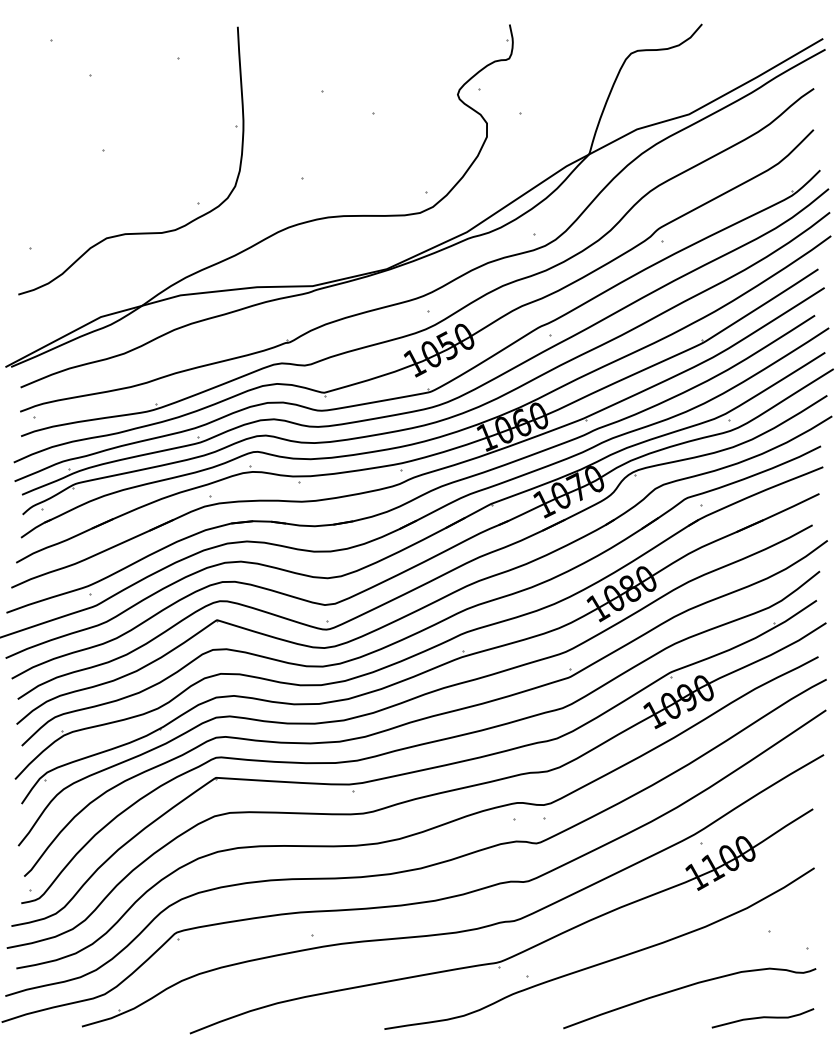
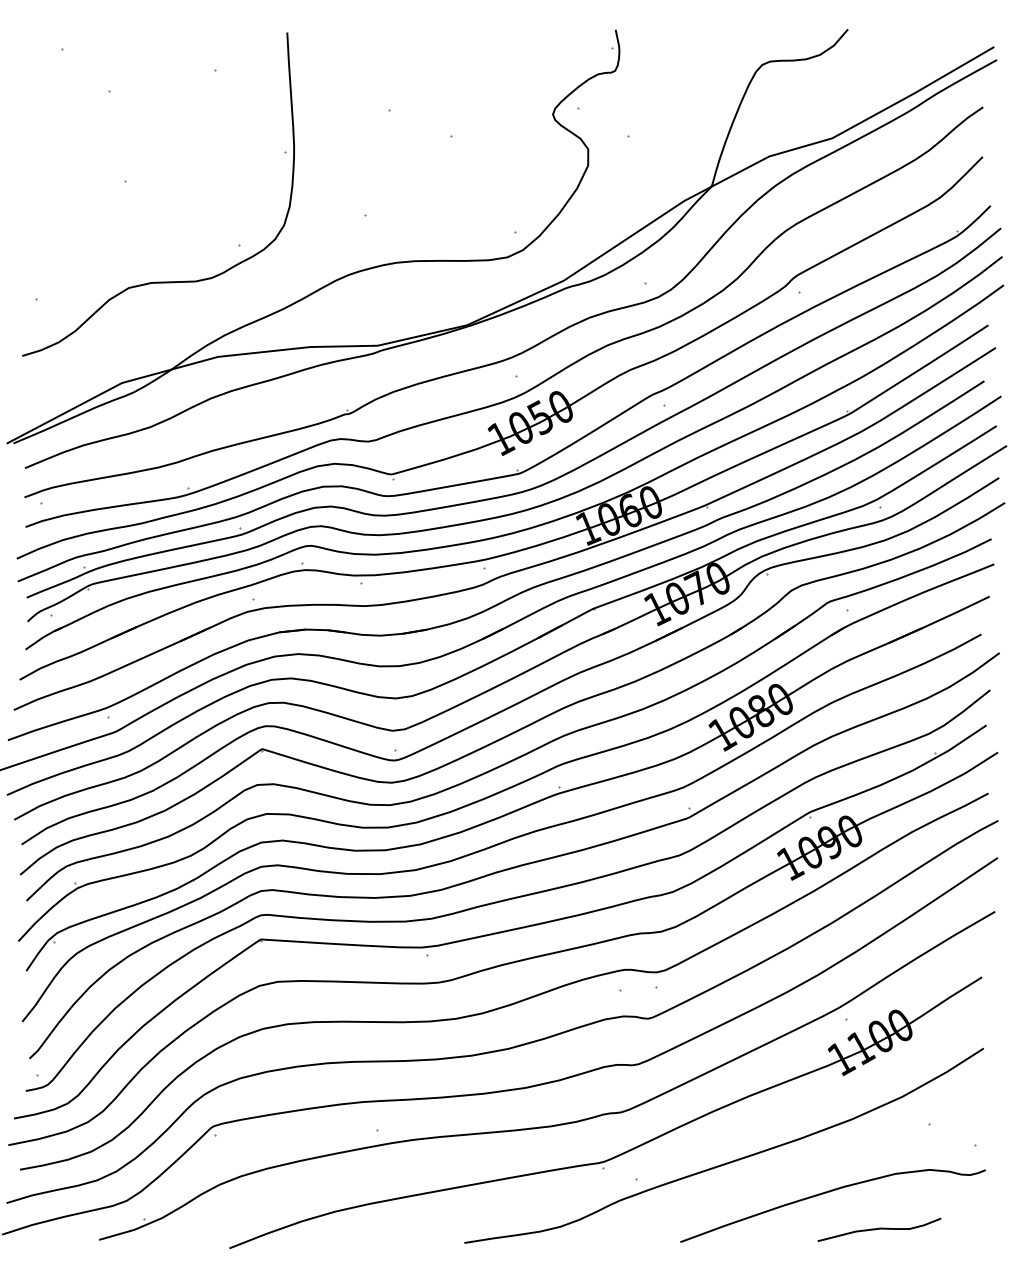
curve: (762, 1017) -> (879, 1229), moved

